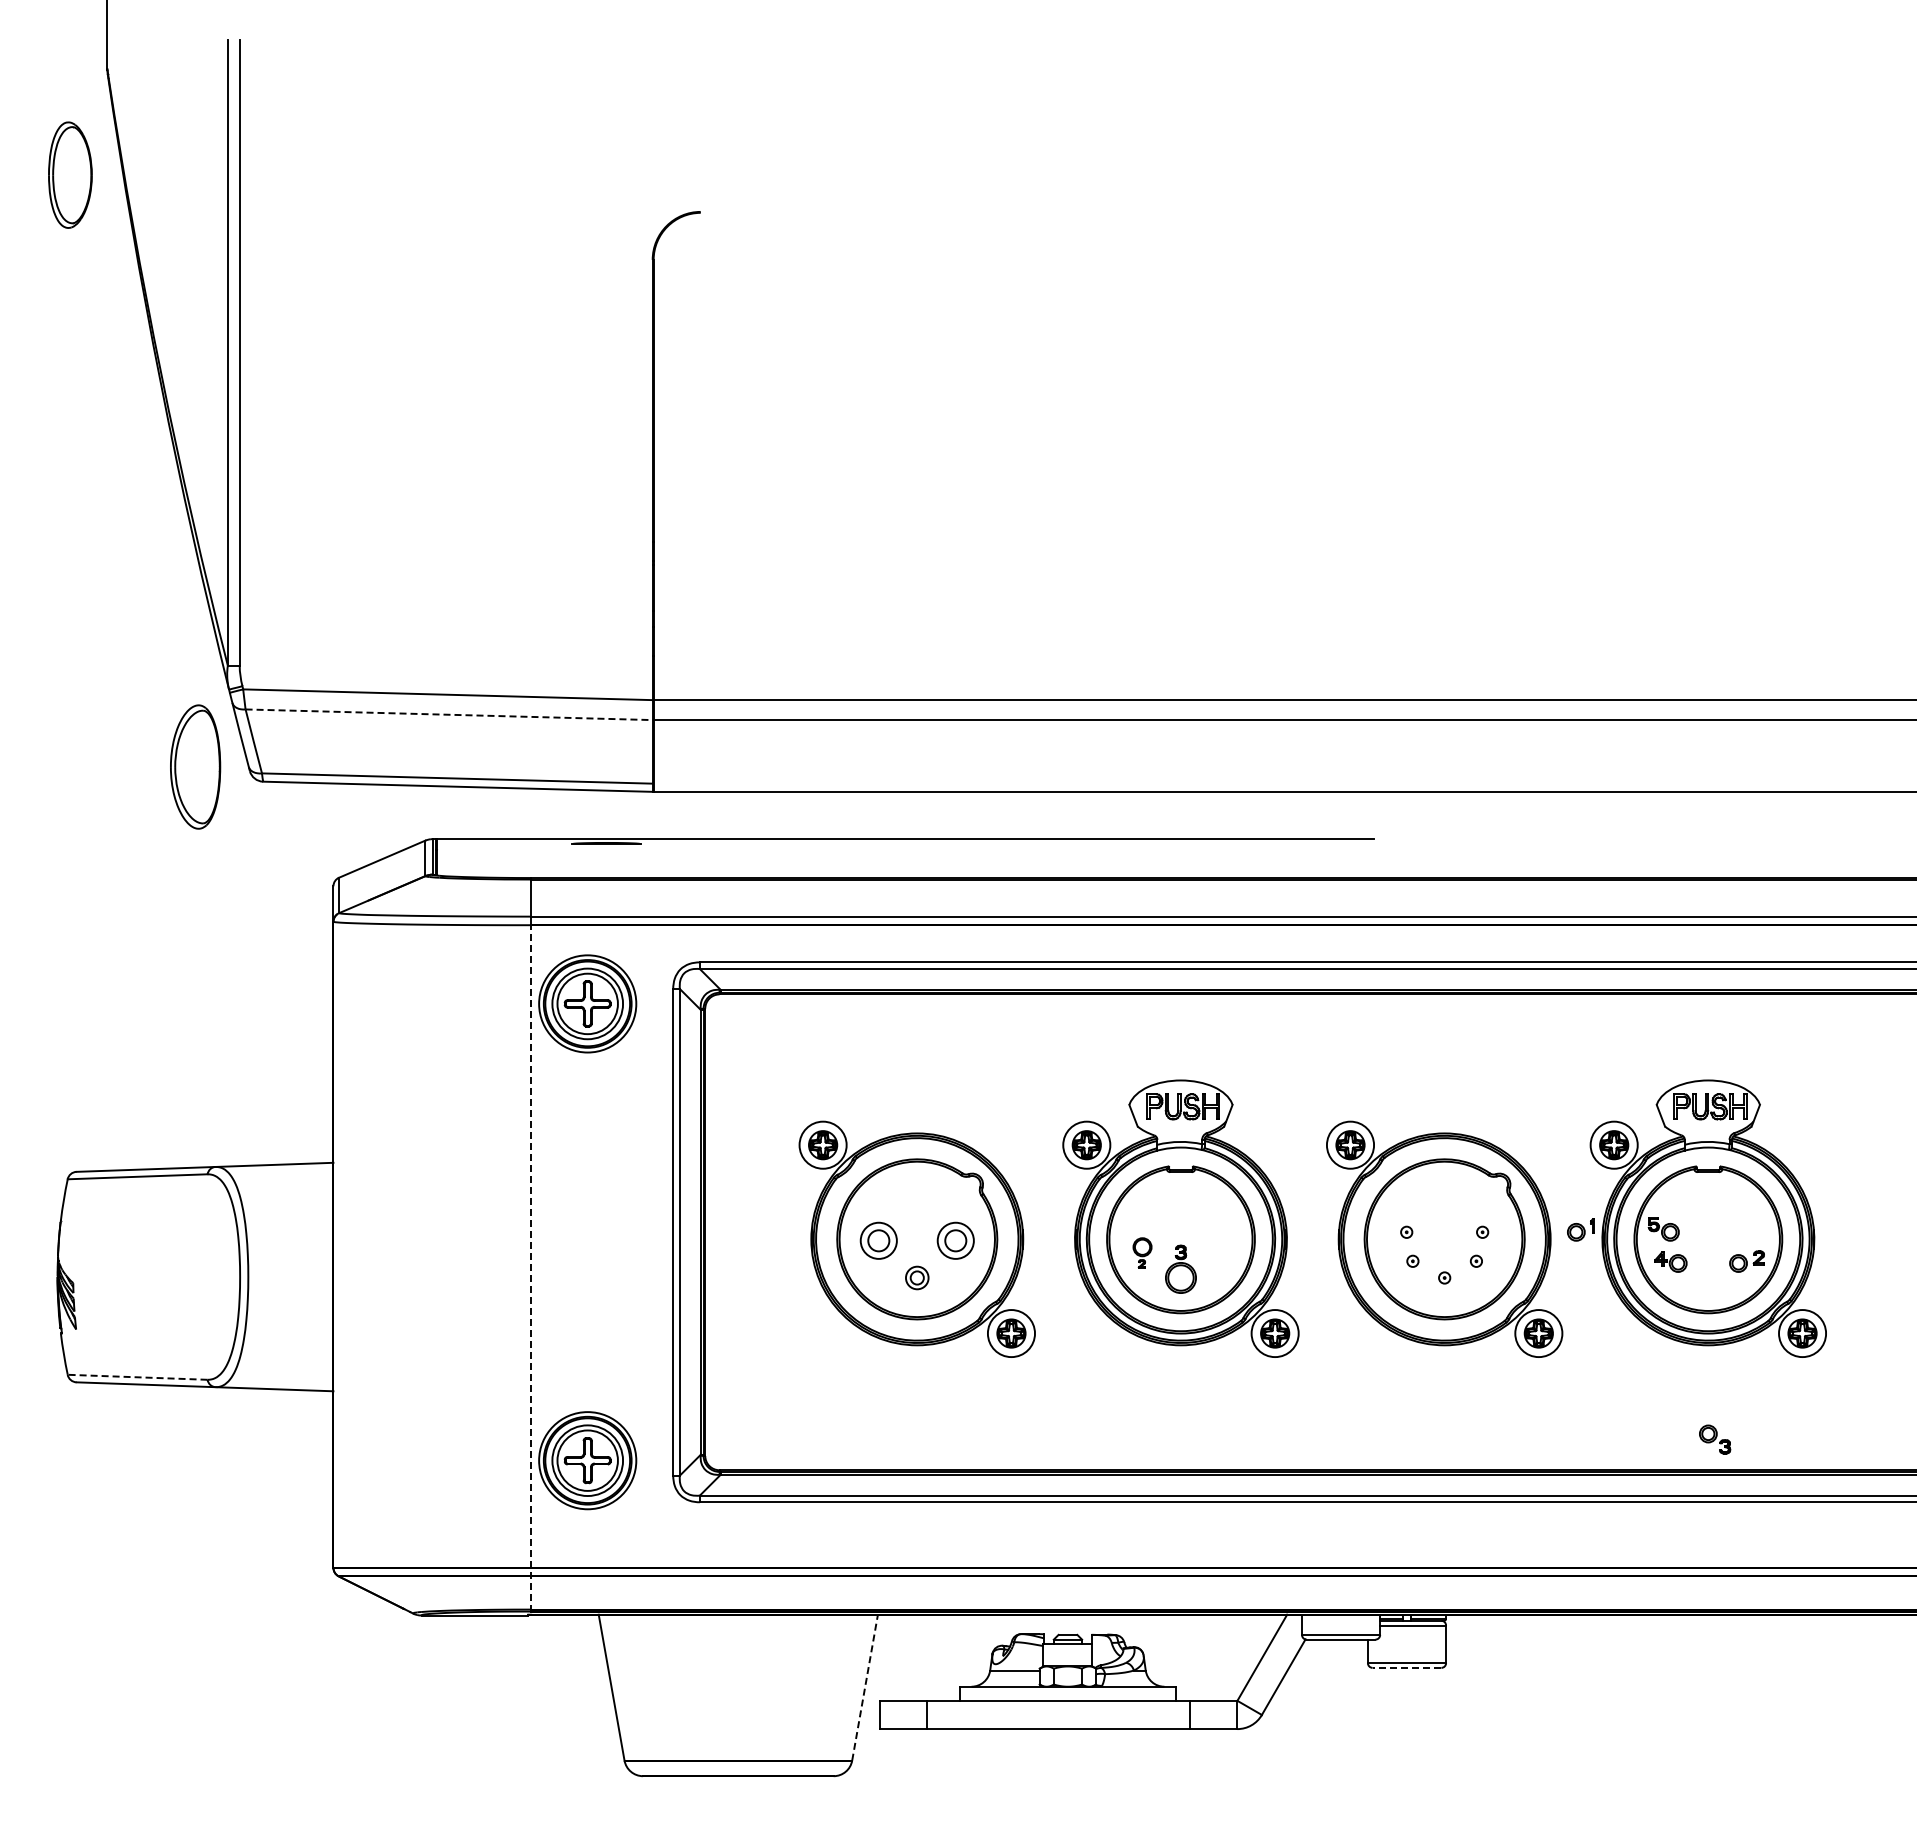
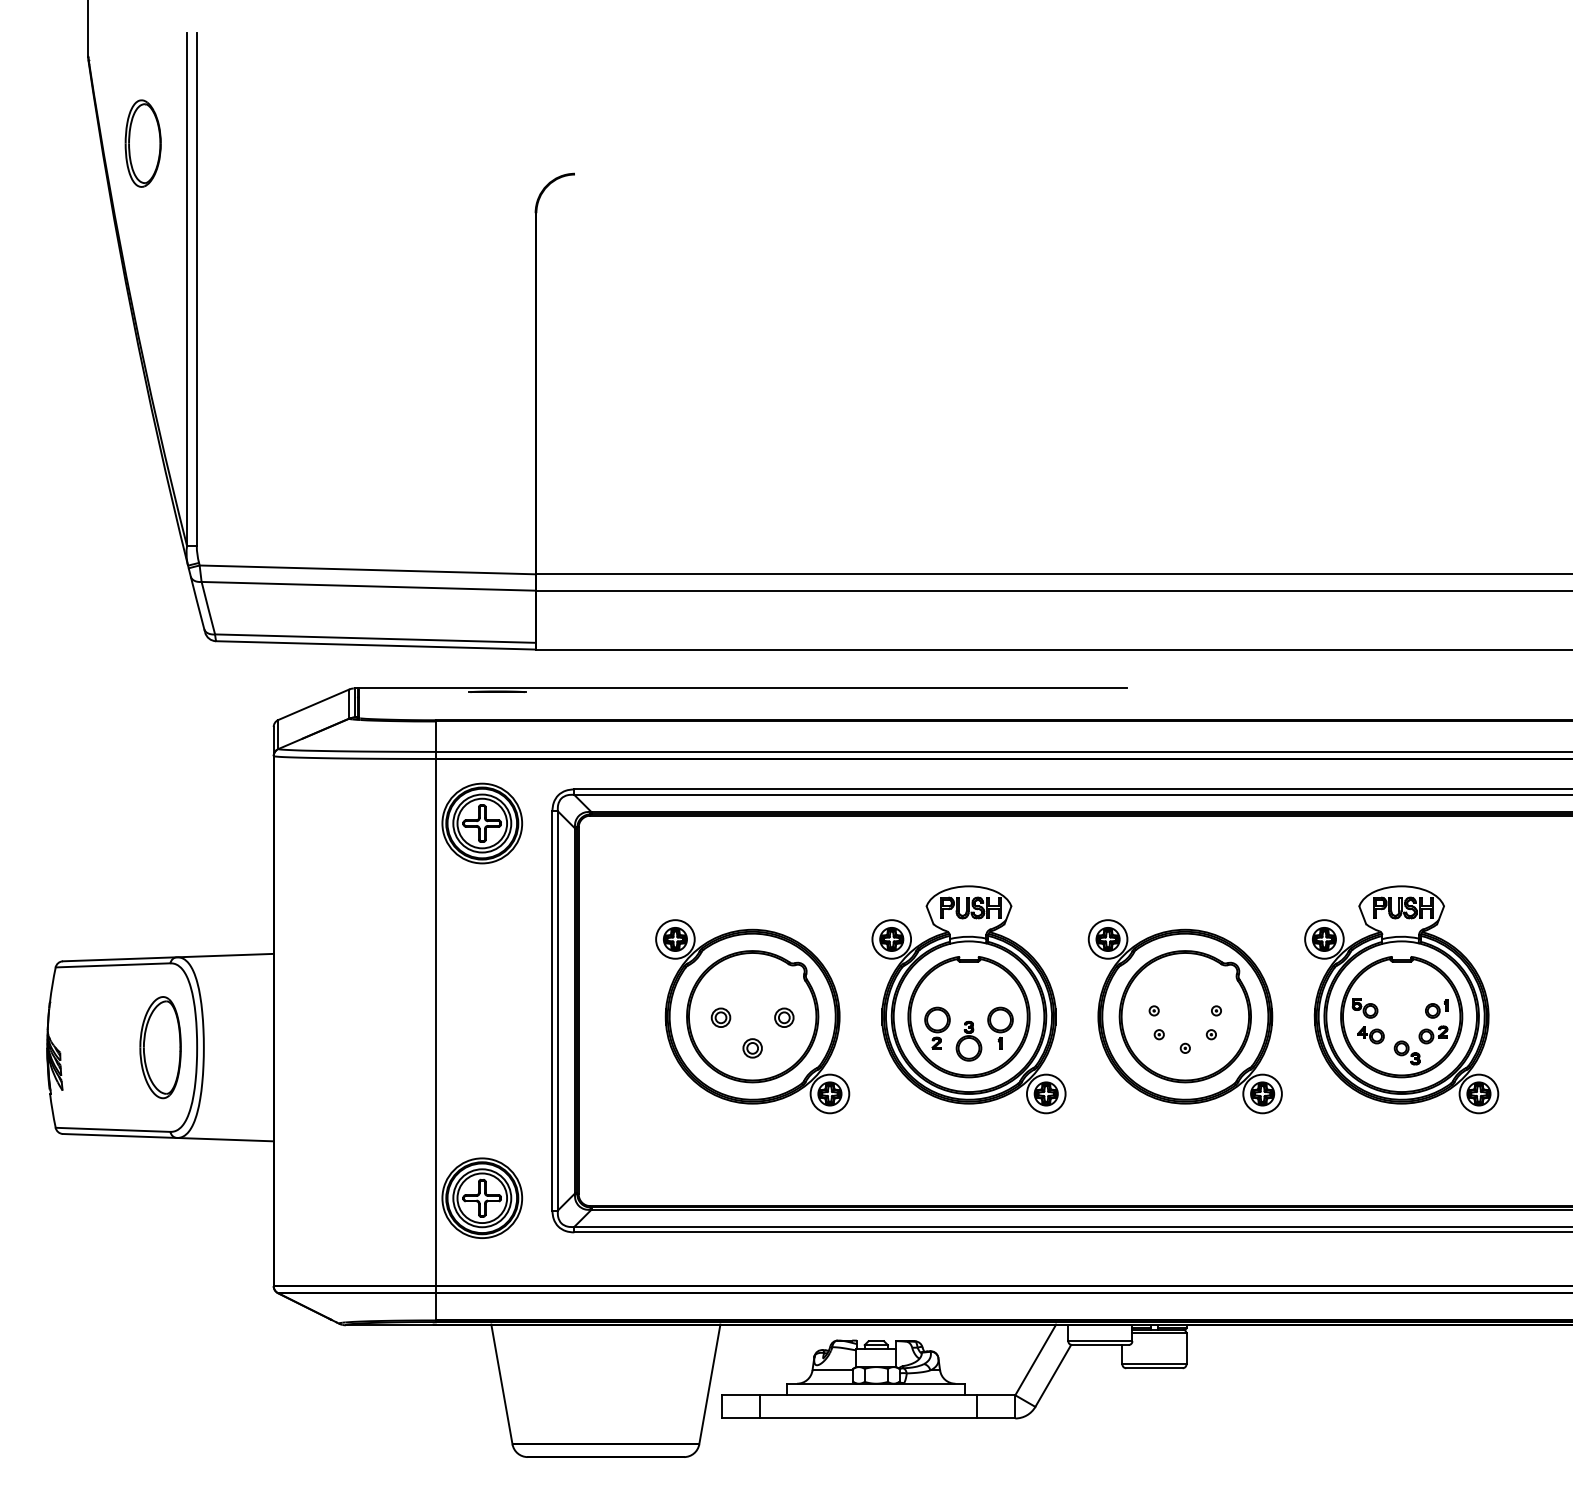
part: (70, 174) -> (143, 143), moved
line: (449, 714) -> (368, 586), dashed -> solid
part: (195, 766) -> (160, 1047), moved
part: (1580, 1229) -> (1436, 1008), moved
part: (878, 1240) -> (720, 1017), size x0.62
part: (955, 1240) -> (784, 1017), size x0.62
part: (1142, 1252) -> (937, 1027), size x1.67
part: (1219, 1253) -> (1000, 1028), added
line: (531, 1267) -> (436, 1039), dashed -> solid
line: (137, 1377) -> (112, 1130), dashed -> solid
part: (1715, 1439) -> (1407, 1052), moved
line: (1406, 1667) -> (1154, 1367), dashed -> solid
line: (865, 1687) -> (710, 1384), dashed -> solid

